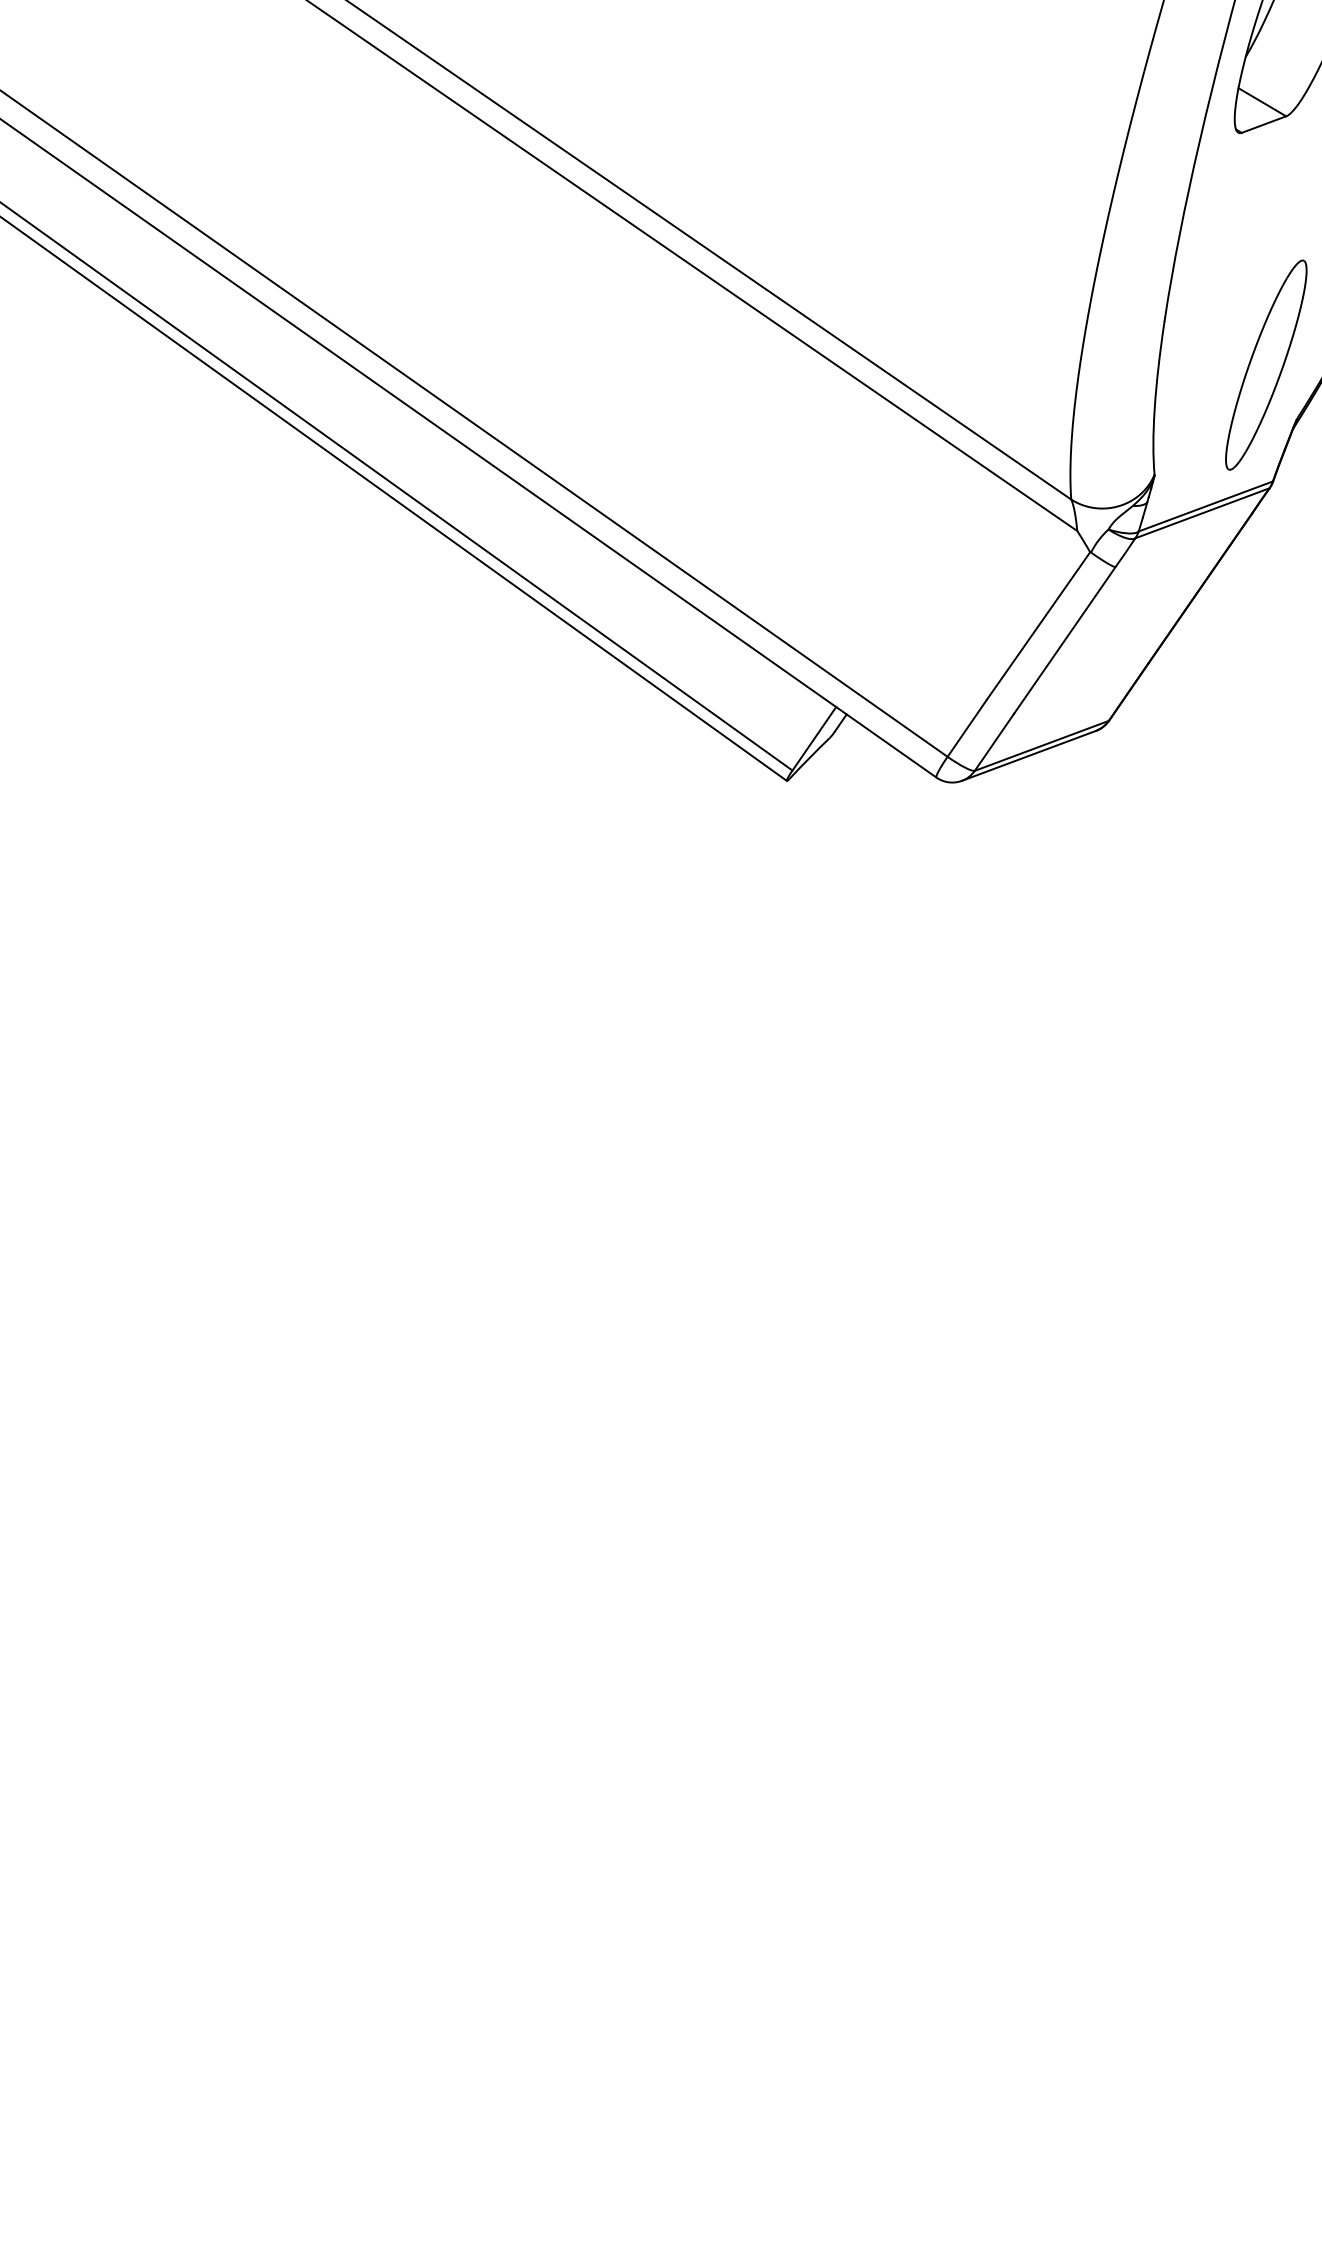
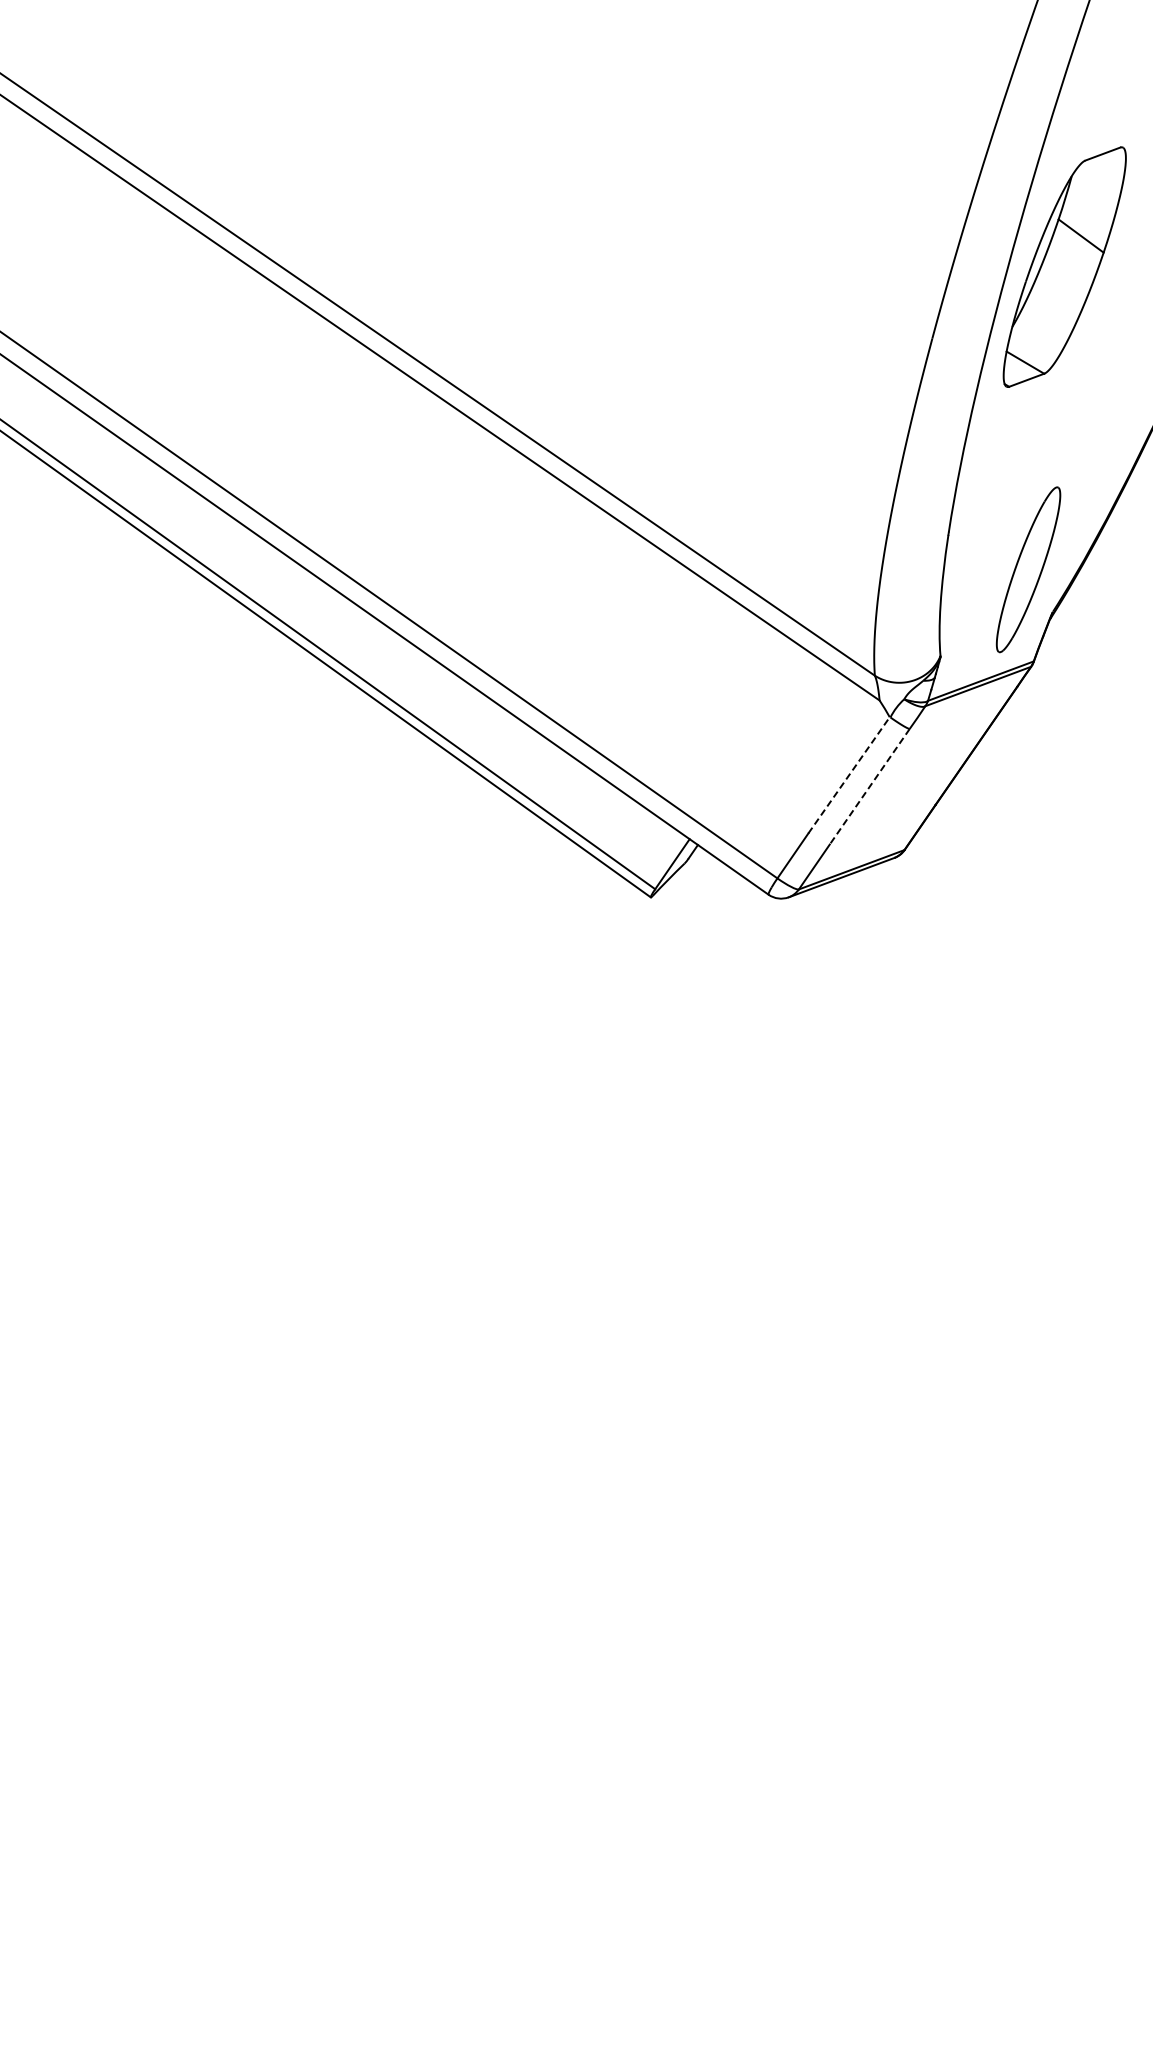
line: (1039, 626) -> (849, 775), solid -> dashed
line: (1064, 641) -> (869, 787), solid -> dashed

